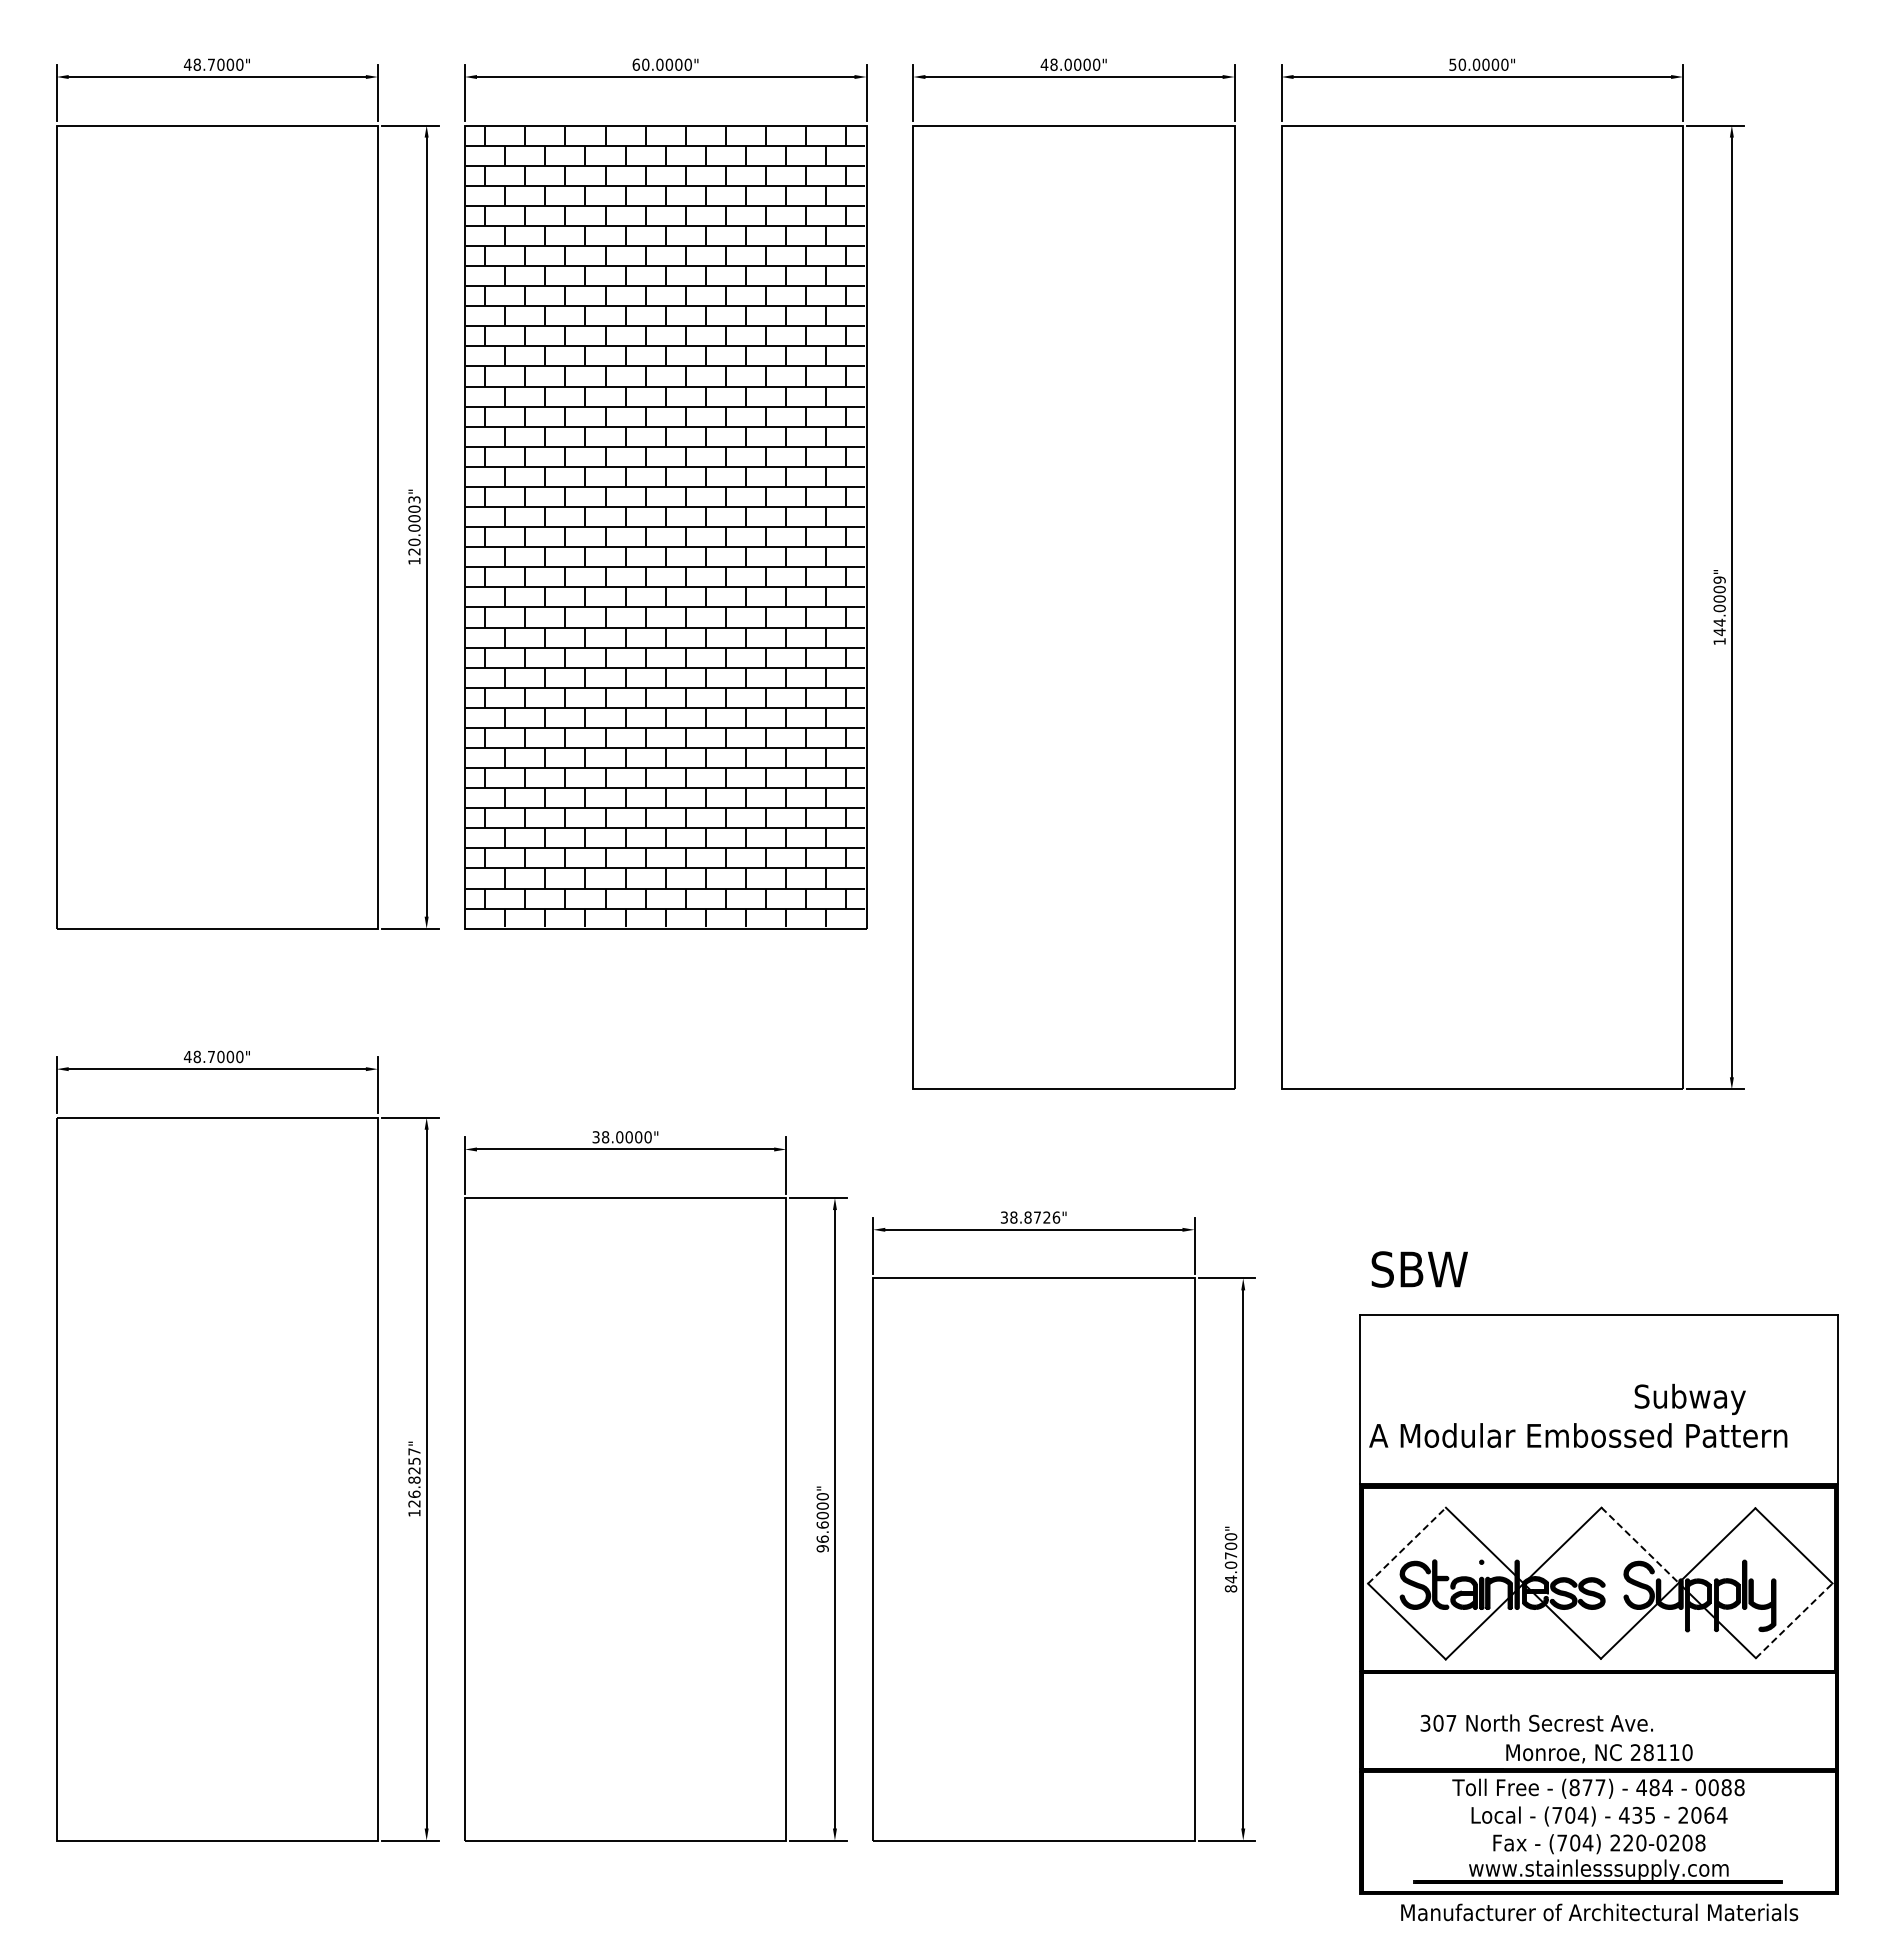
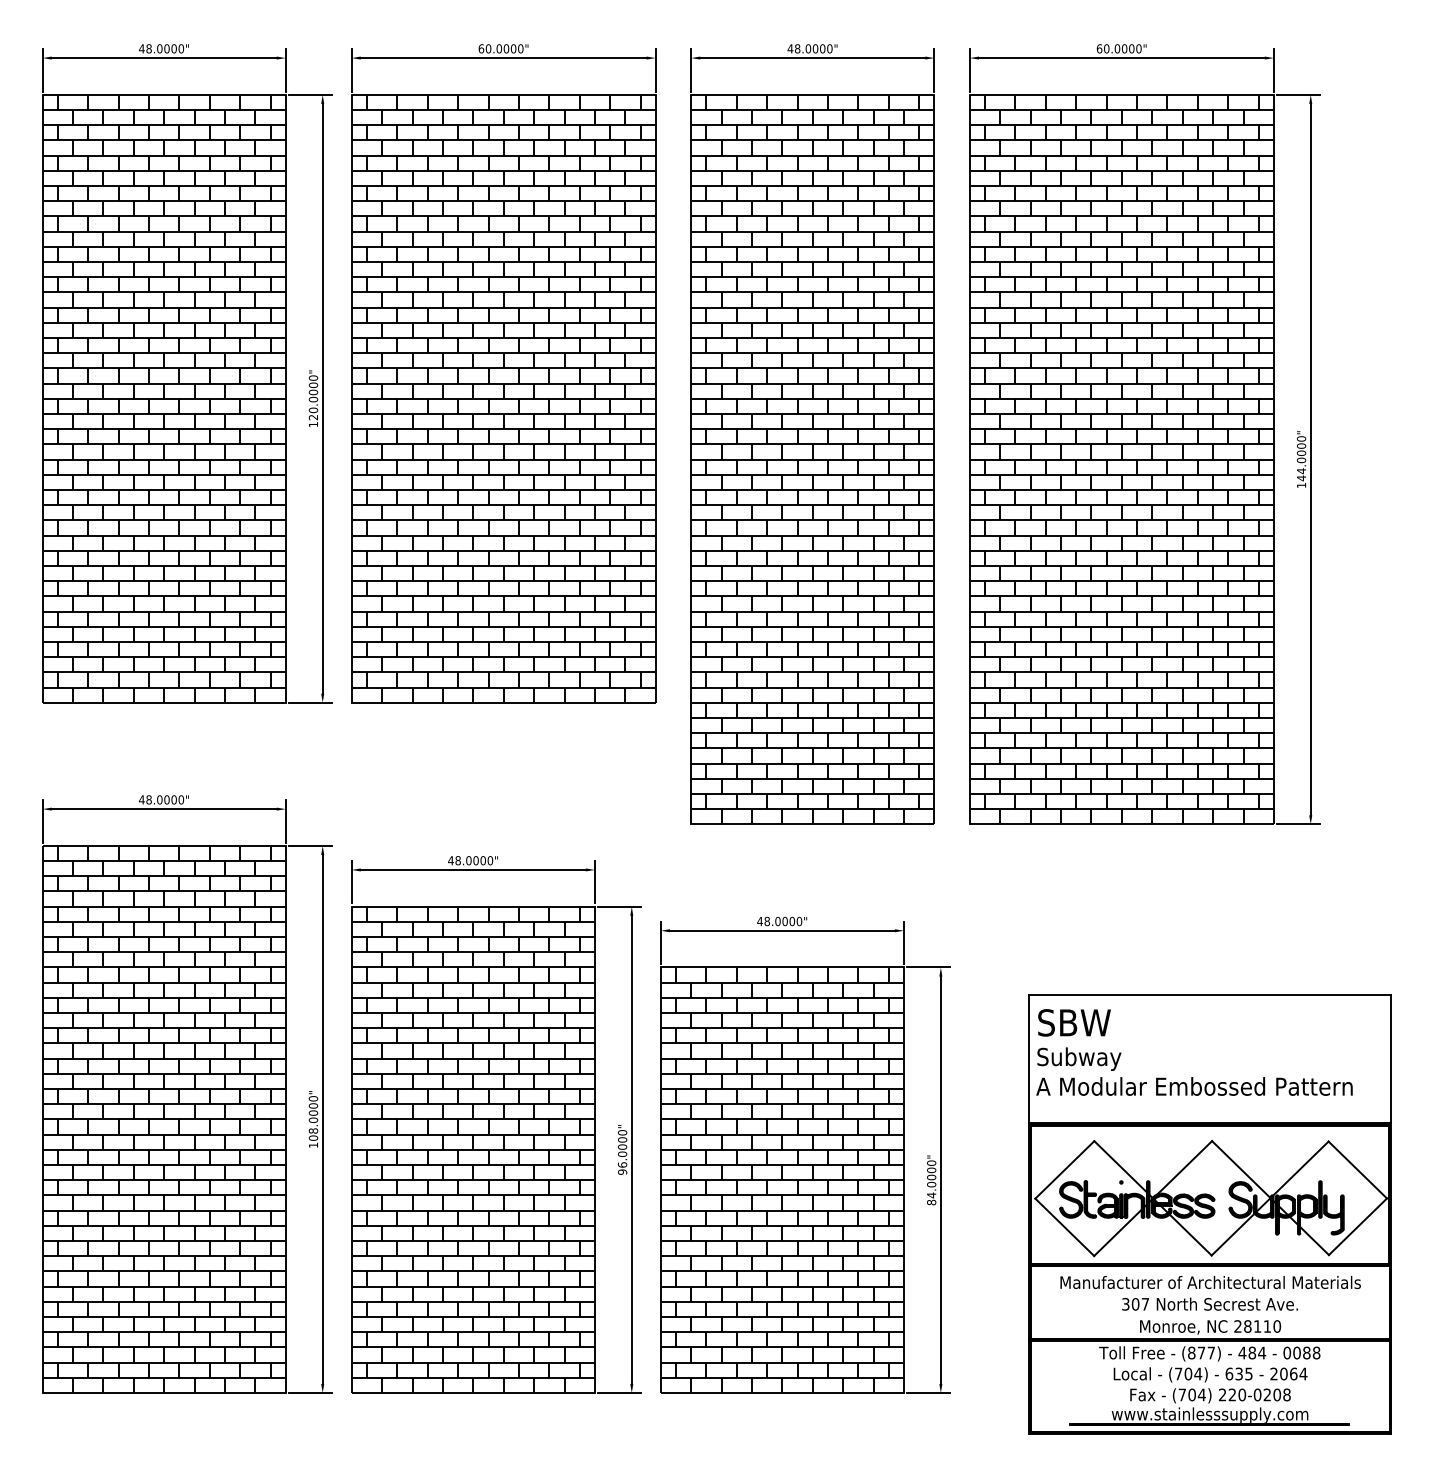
text: (211, 64) -> (159, 48), 48.7000" -> 48.0000"
text: (1452, 64) -> (1099, 48), 50.0000" -> 60.0000"
text: (414, 499) -> (313, 377), 120.0003" -> 120.0000"
hatch: (216, 526) -> (163, 398), added
text: (1719, 579) -> (1301, 438), 144.0009" -> 144.0000"
hatch: (1073, 607) -> (812, 459), added
hatch: (1481, 607) -> (1121, 459), added
text: (211, 1056) -> (159, 799), 48.7000" -> 48.0000"
text: (595, 1137) -> (450, 860), 38.0000" -> 48.0000"
text: (1030, 1217) -> (779, 921), 38.8726" -> 48.0000"
text: (1419, 1269) -> (1074, 1022), moved
text: (1689, 1398) -> (1078, 1058), moved
text: (414, 1477) -> (313, 1118), 126.8257" -> 108.0000"
hatch: (216, 1478) -> (163, 1119), added
hatch: (625, 1519) -> (473, 1150), added
text: (822, 1524) -> (622, 1153), 96.6000" -> 96.0000"
line: (1407, 1545) -> (1065, 1169), dashed -> solid
line: (1640, 1545) -> (1241, 1169), dashed -> solid
text: (1230, 1555) -> (931, 1177), 84.0700" -> 84.0000"
hatch: (1033, 1559) -> (782, 1180), added
line: (1794, 1620) -> (1358, 1226), dashed -> solid
text: (1536, 1722) -> (1209, 1303), moved
text: (1624, 1814) -> (1229, 1373), 435 -> 635
text: (1599, 1912) -> (1210, 1282), moved

